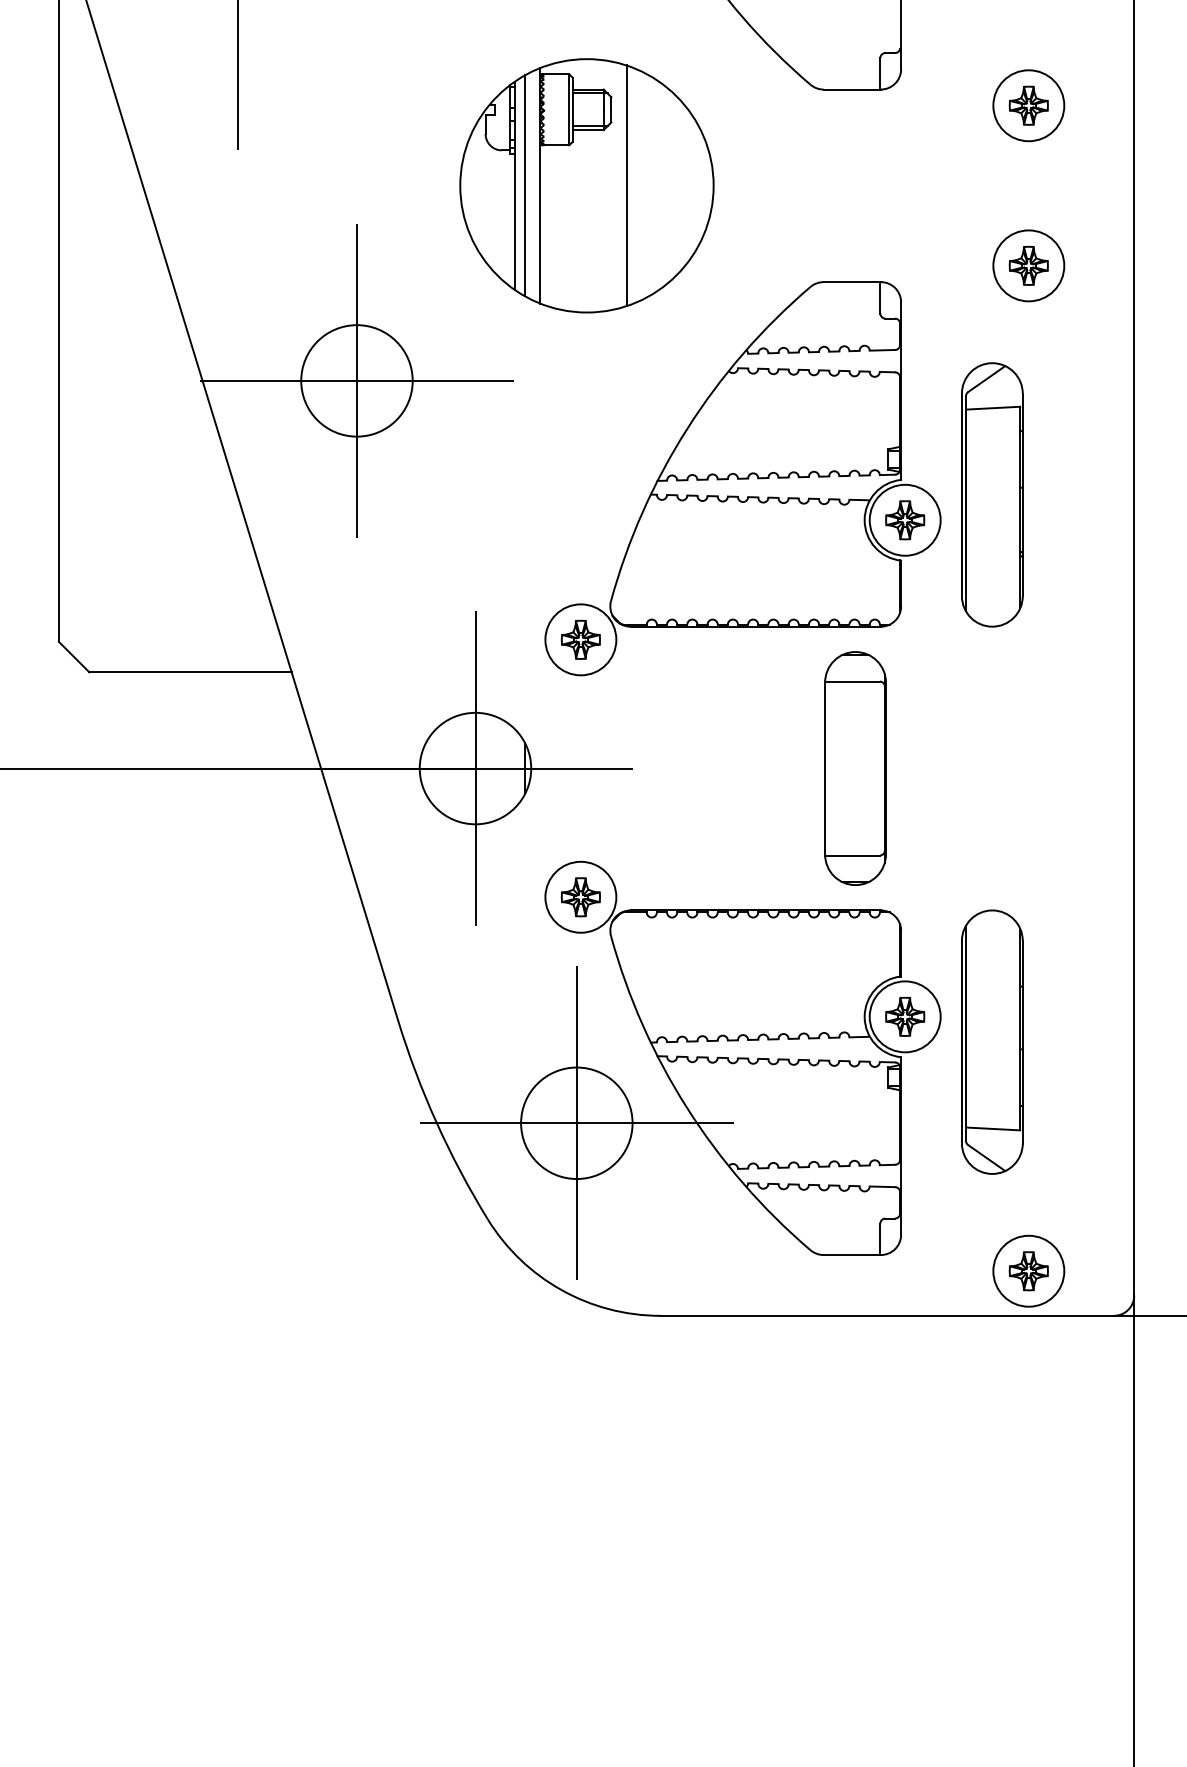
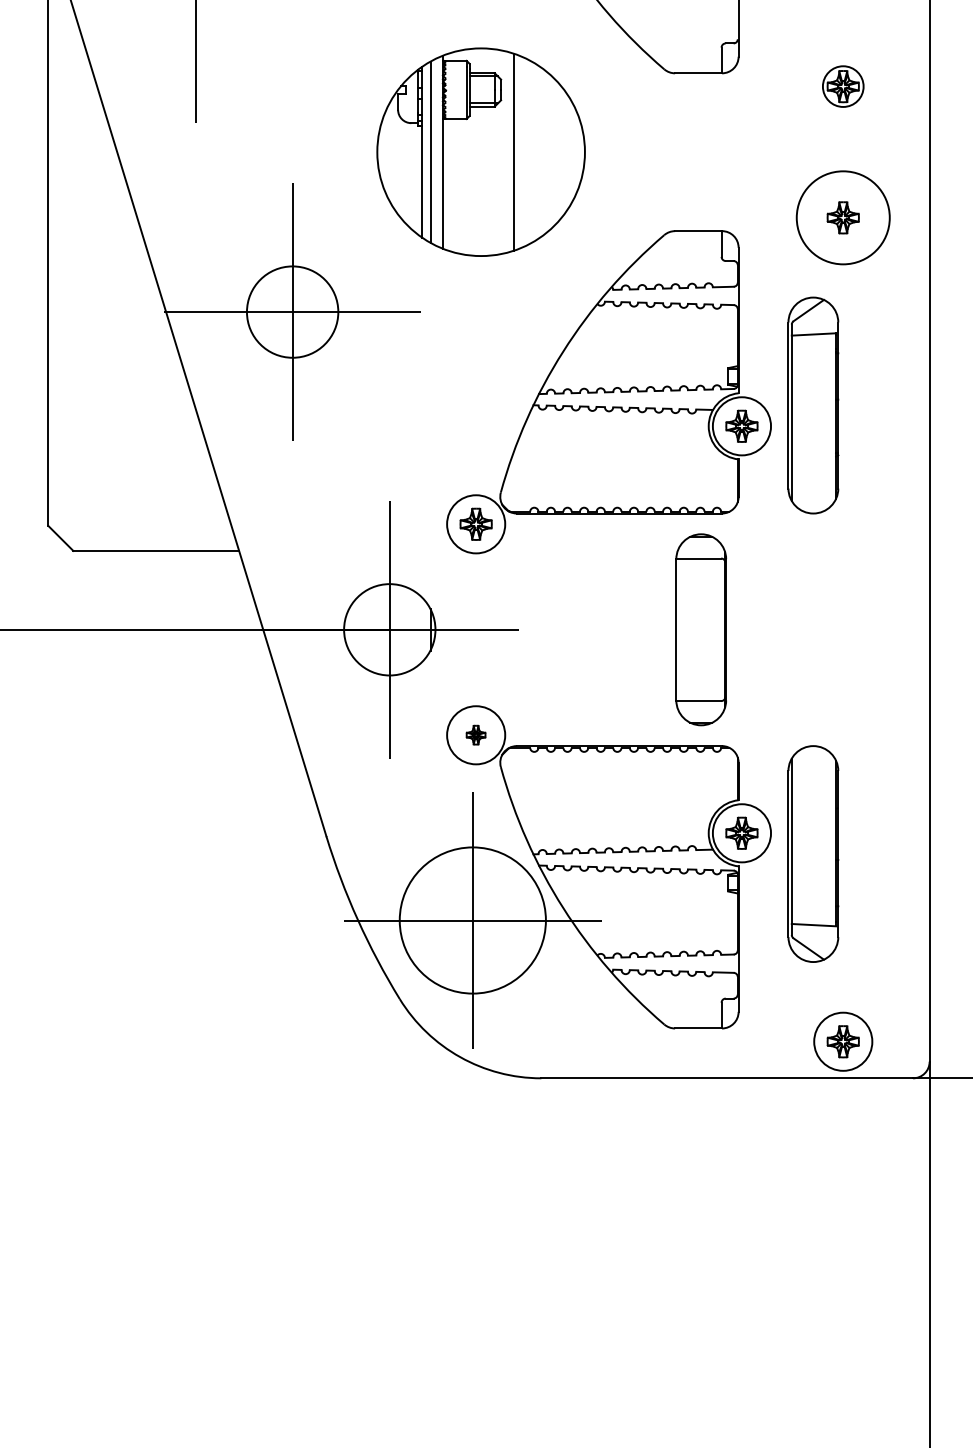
circle: (1029, 105) -> (843, 86), size x0.7
circle: (1029, 265) -> (843, 217), size x1.6
part: (580, 896) -> (475, 734), size x0.6
circle: (576, 1123) -> (472, 920), size x1.6

